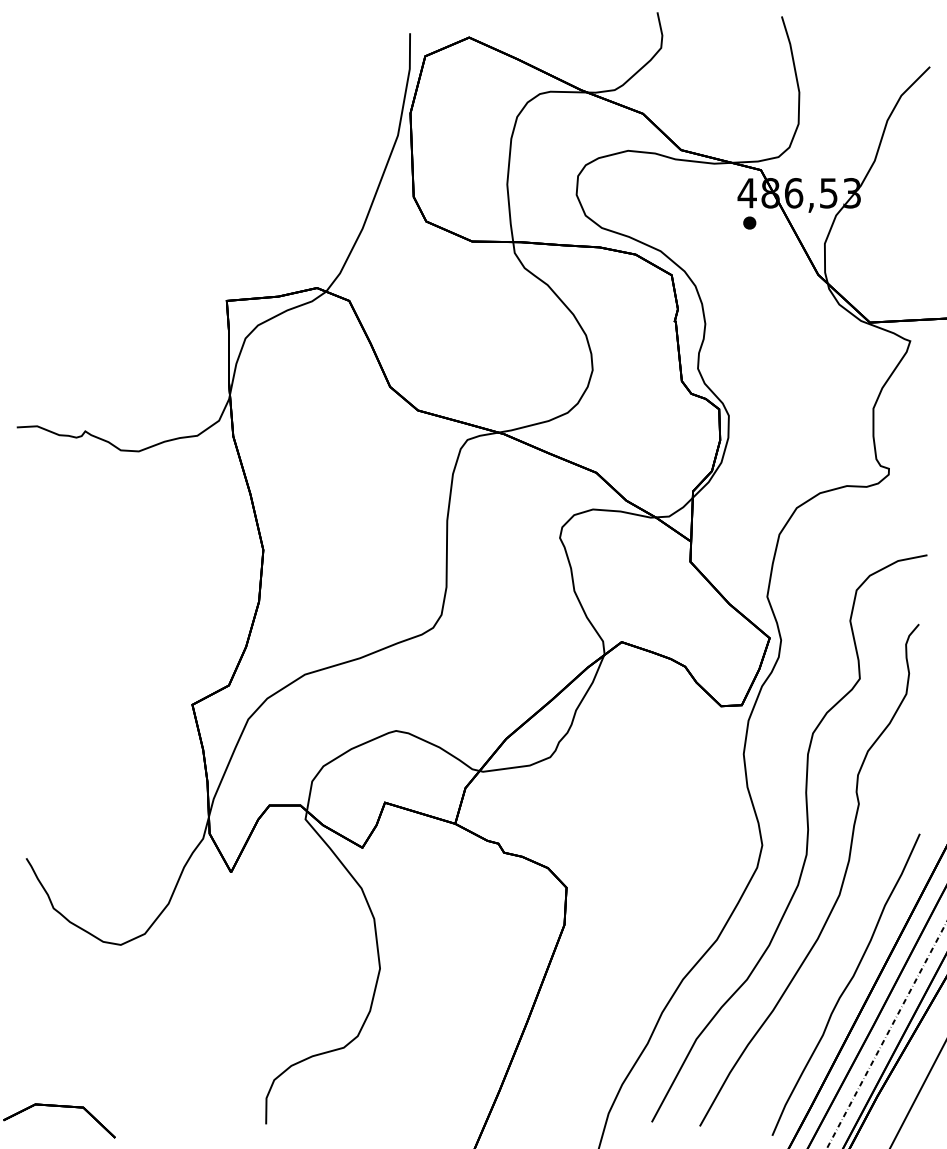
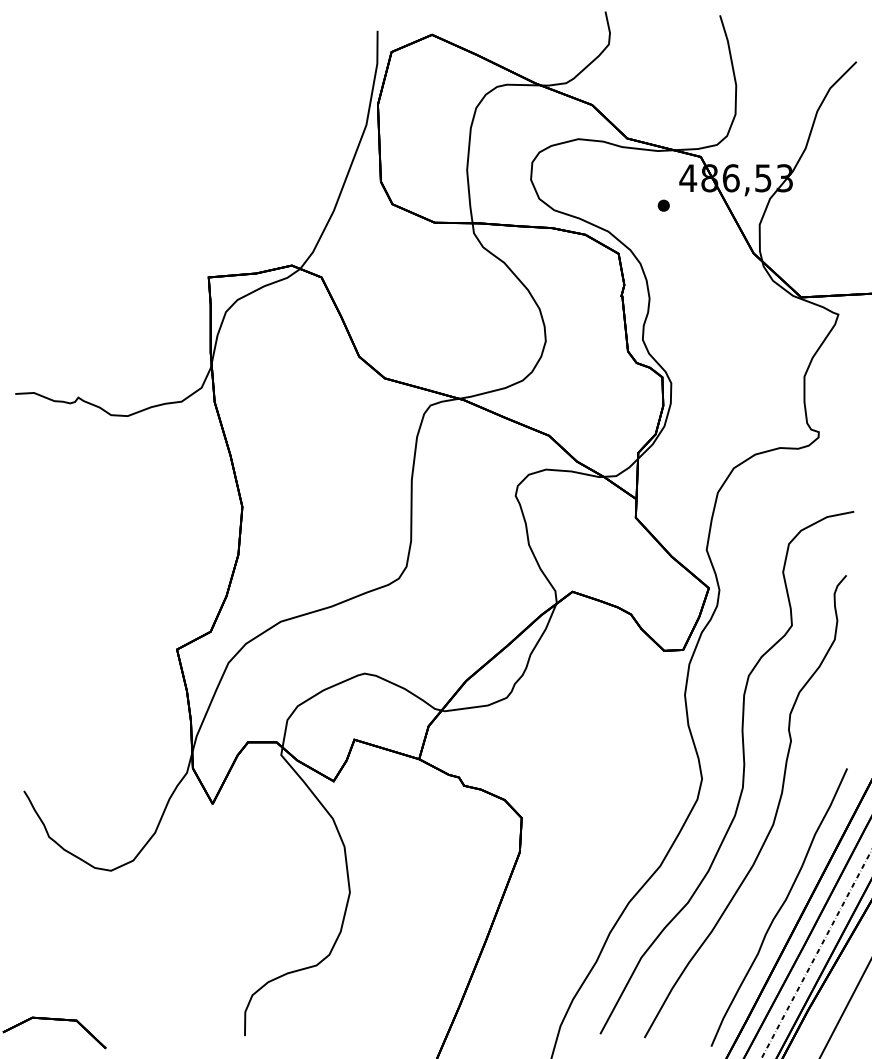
part: (749, 222) -> (663, 205), moved

